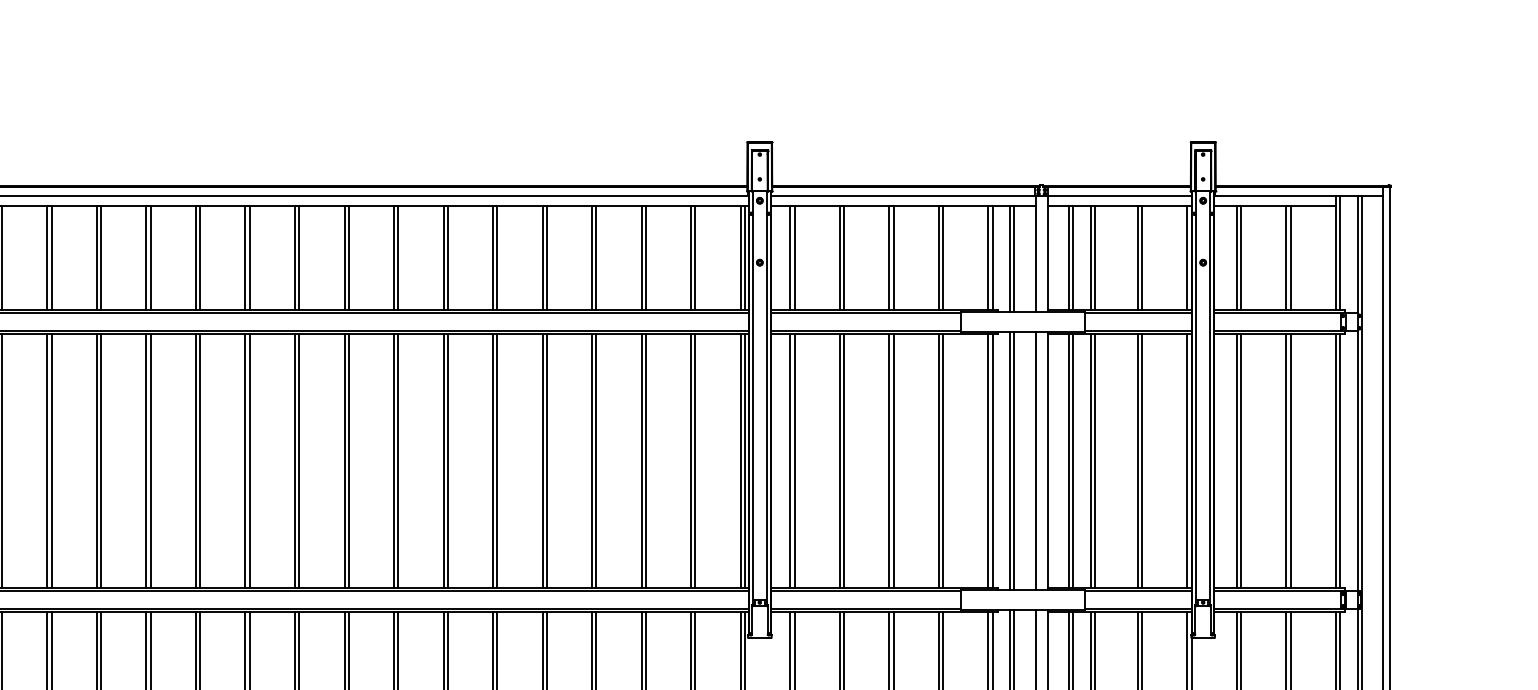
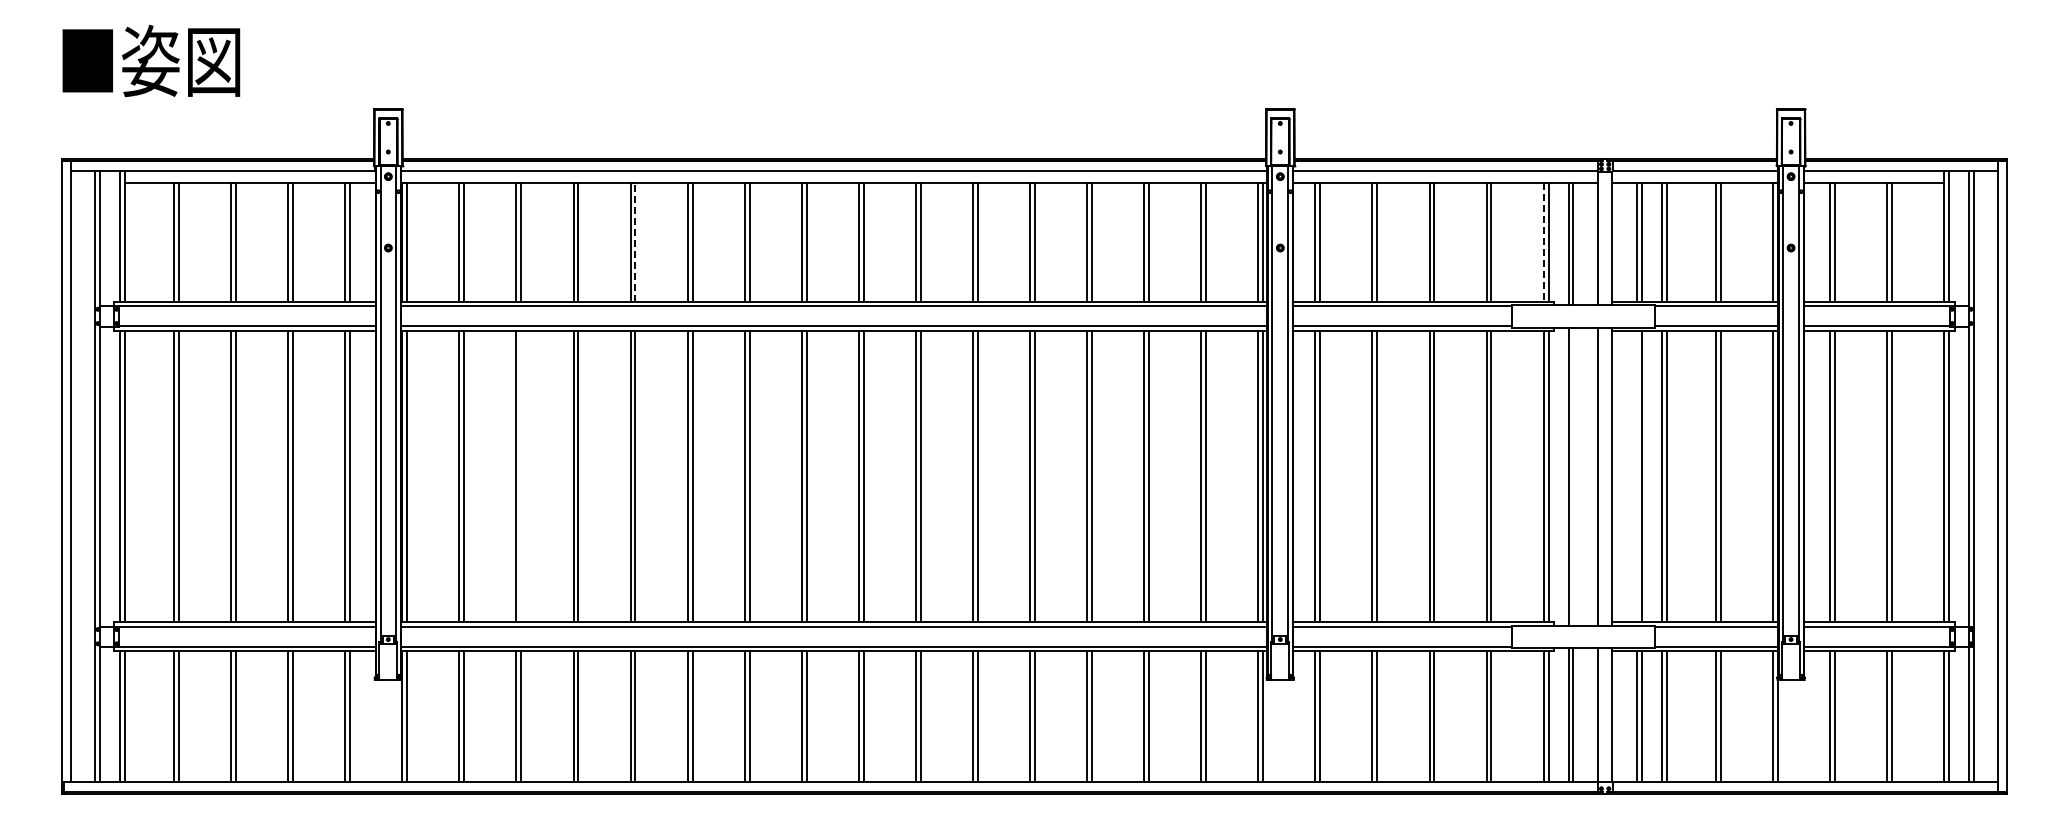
line: (200, 257) -> (635, 242), solid -> dashed
line: (988, 258) -> (1543, 243), solid -> dashed
line: (101, 461) -> (521, 476), removed
line: (1014, 461) -> (1573, 476), removed
line: (1069, 461) -> (1636, 476), removed

